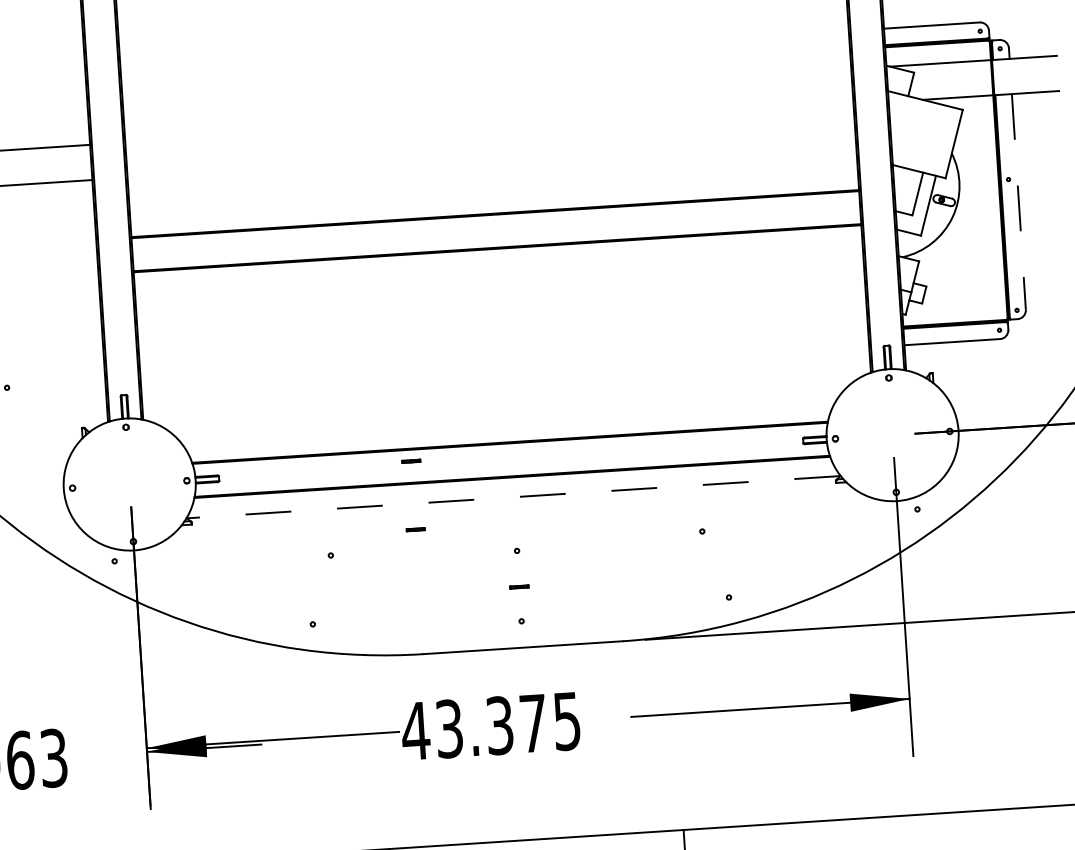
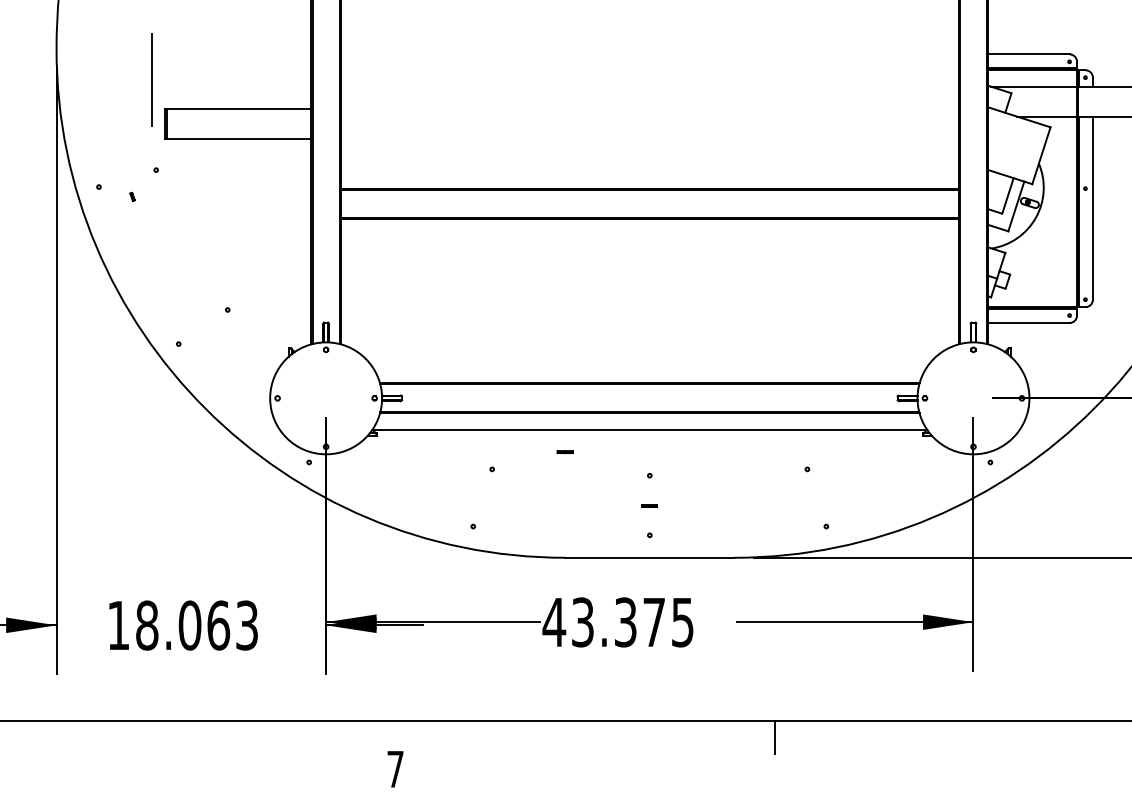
line: (1018, 202) -> (1092, 208), dashed -> solid
part: (410, 461) -> (564, 394), removed
line: (513, 497) -> (649, 430), dashed -> solid

